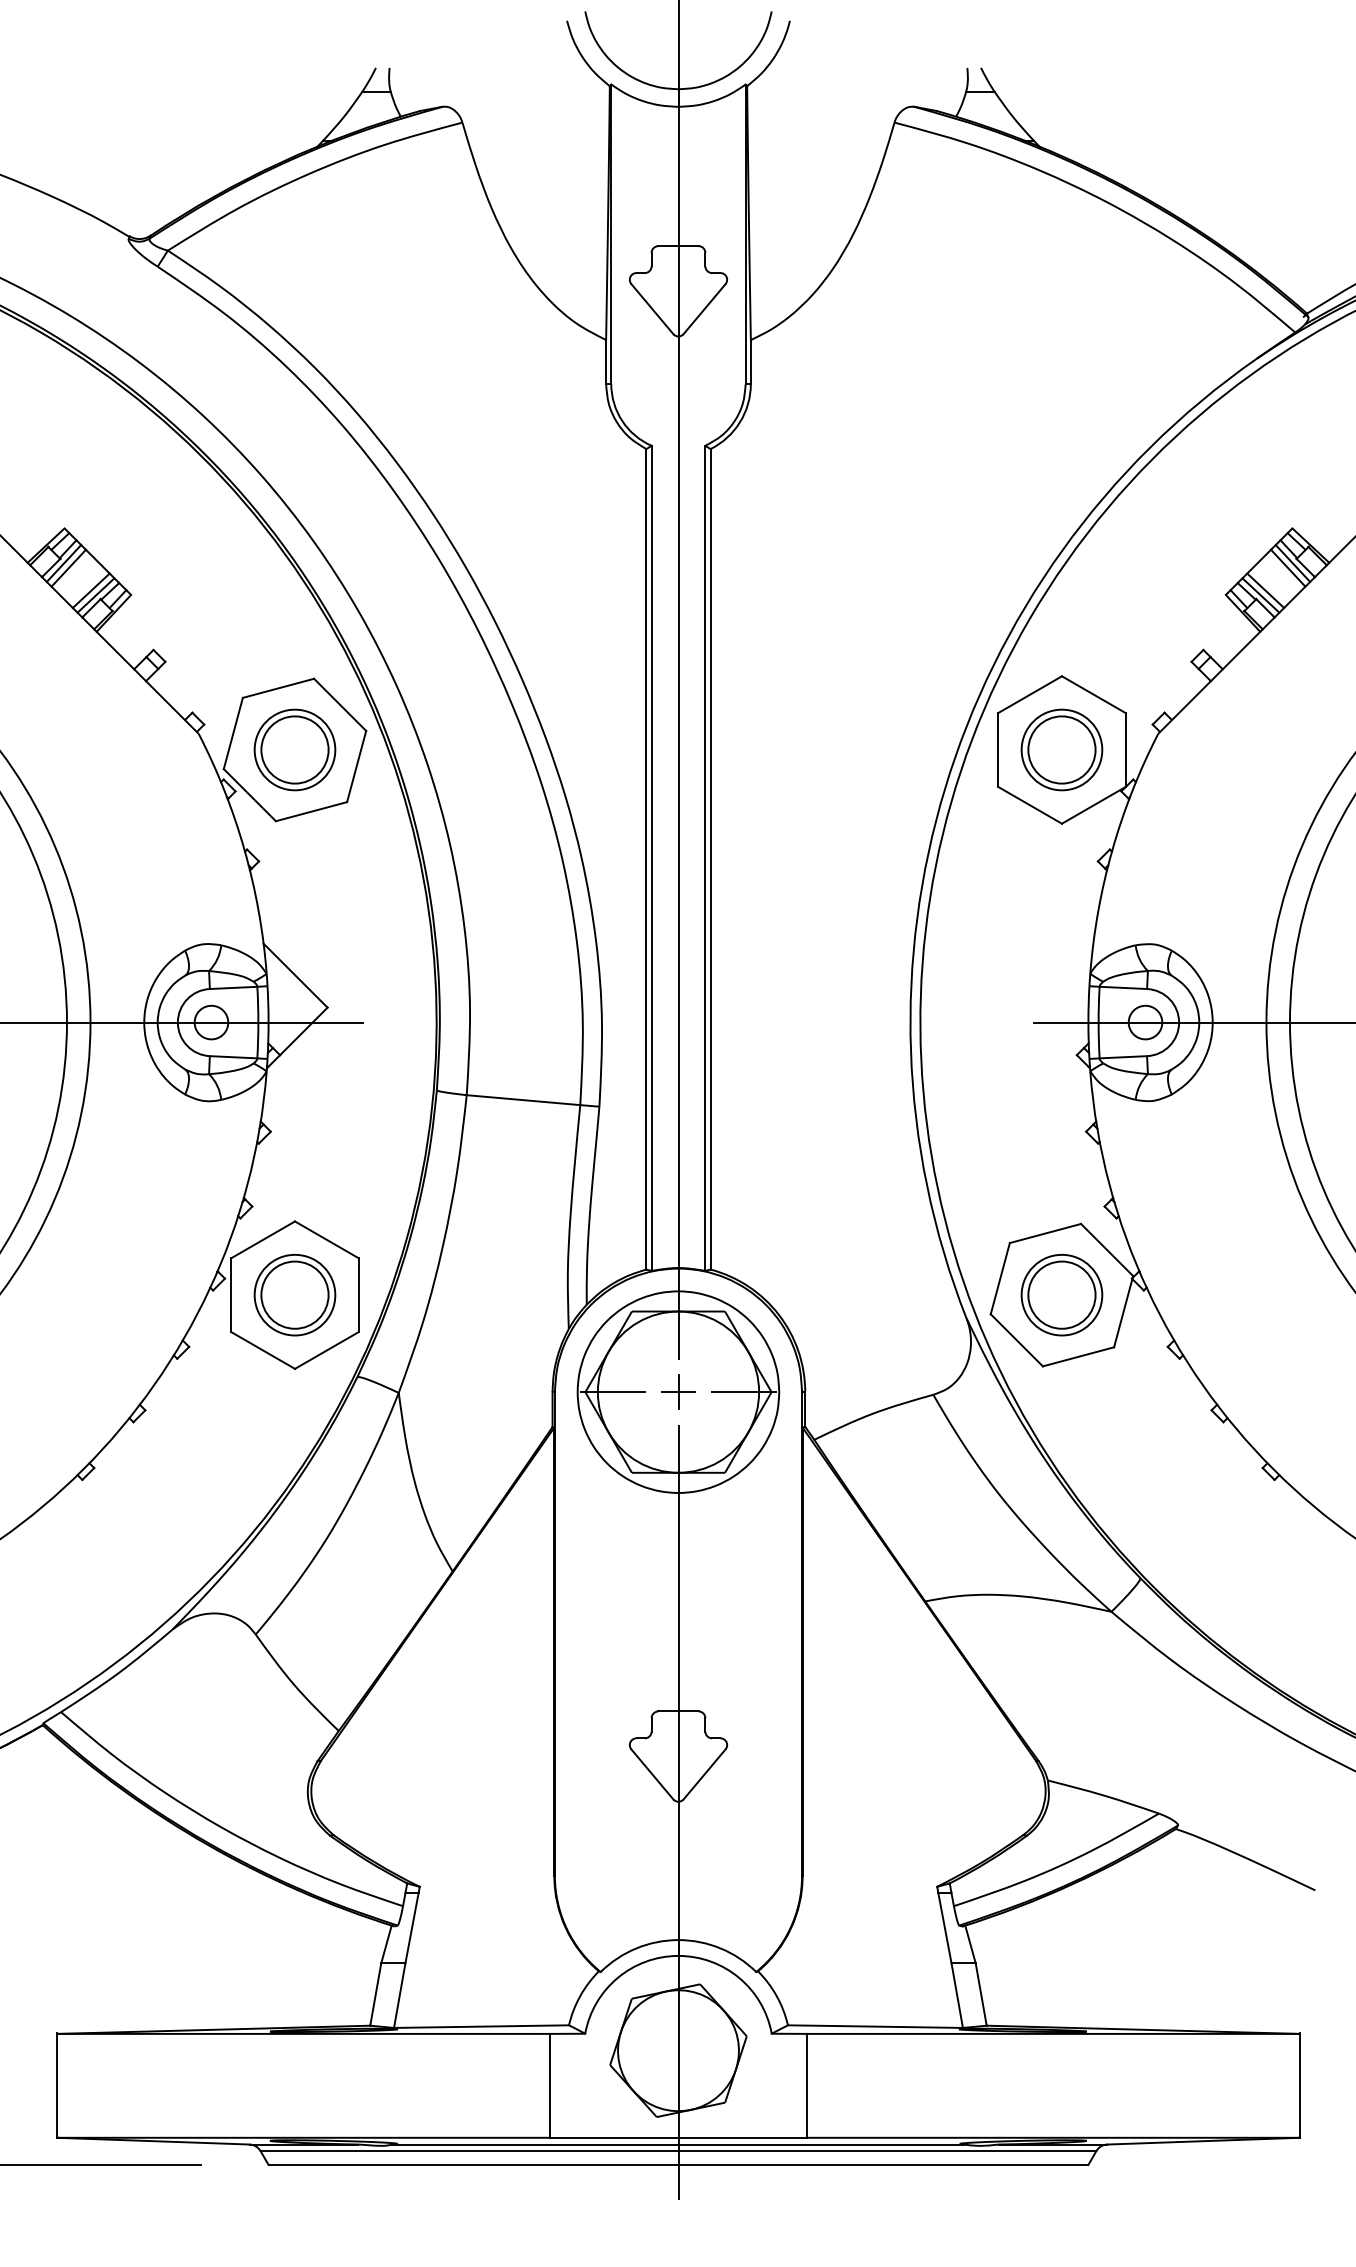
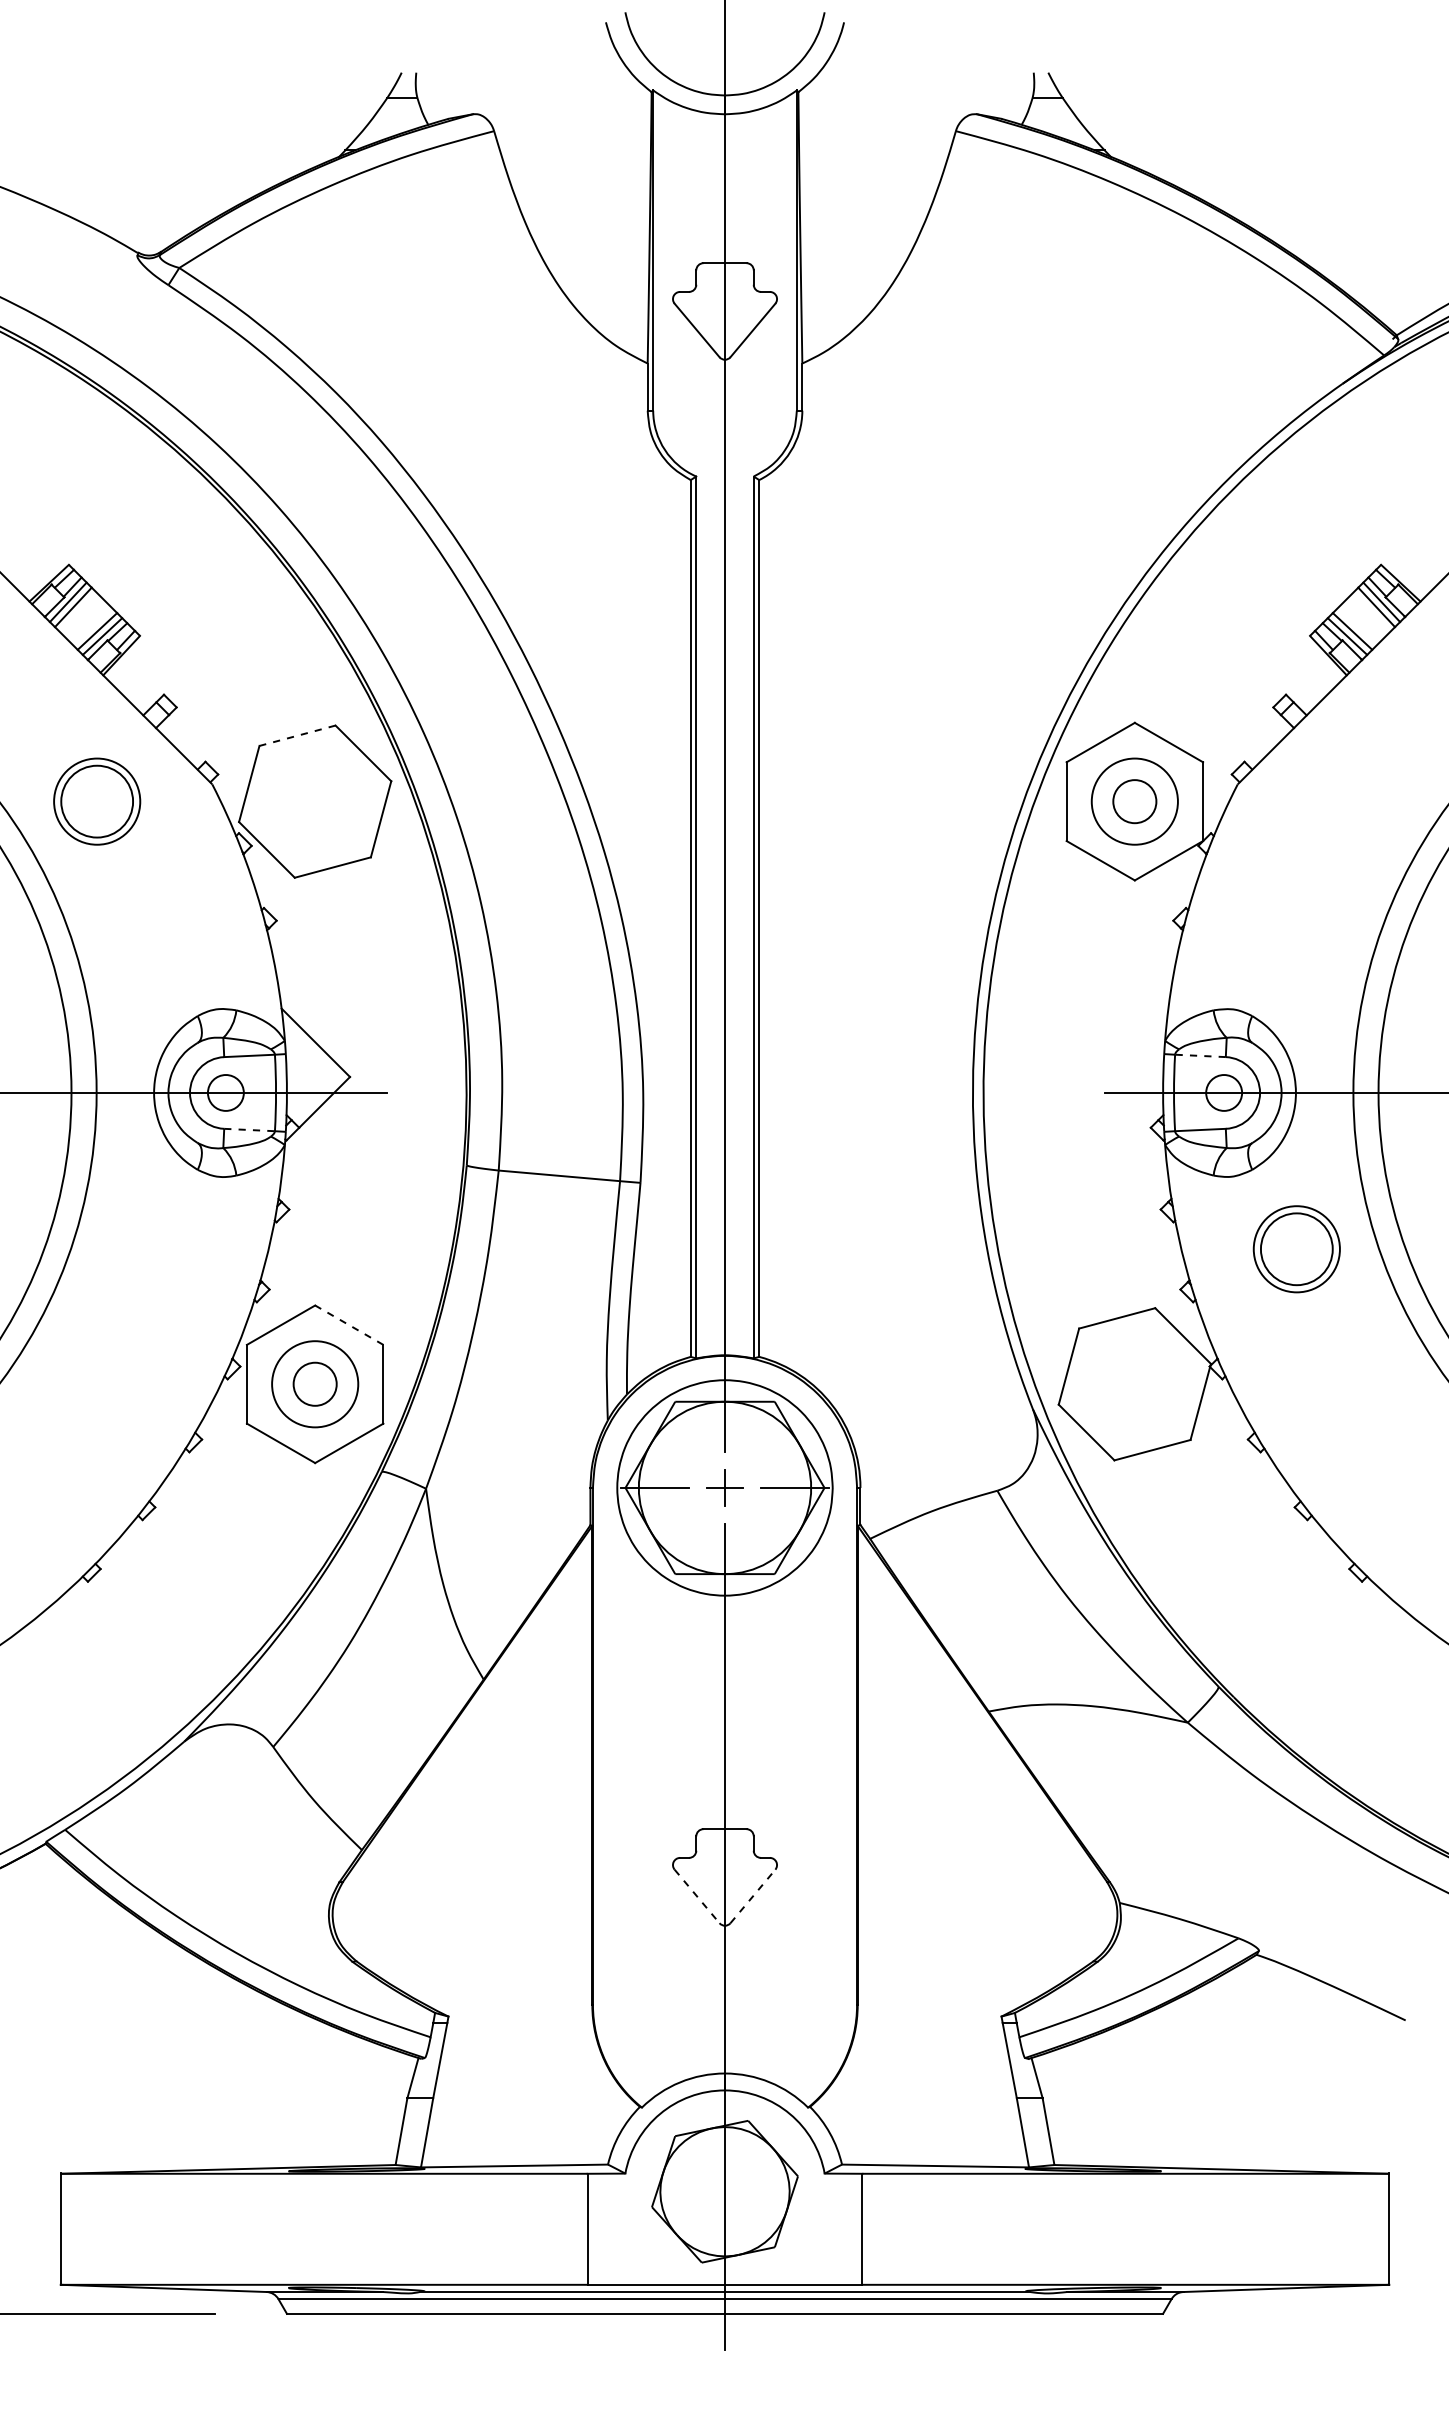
line: (278, 688) -> (297, 735), solid -> dashed
part: (295, 749) -> (97, 801), moved
circle: (1061, 749) -> (1134, 801), size x0.6
line: (1122, 987) -> (1199, 1055), solid -> dashed
line: (234, 1057) -> (250, 1130), solid -> dashed
line: (326, 1239) -> (348, 1324), solid -> dashed
circle: (295, 1295) -> (315, 1384), size x0.6
part: (1061, 1295) -> (1296, 1249), moved
line: (652, 1774) -> (697, 1896), solid -> dashed
line: (704, 1774) -> (752, 1896), solid -> dashed

